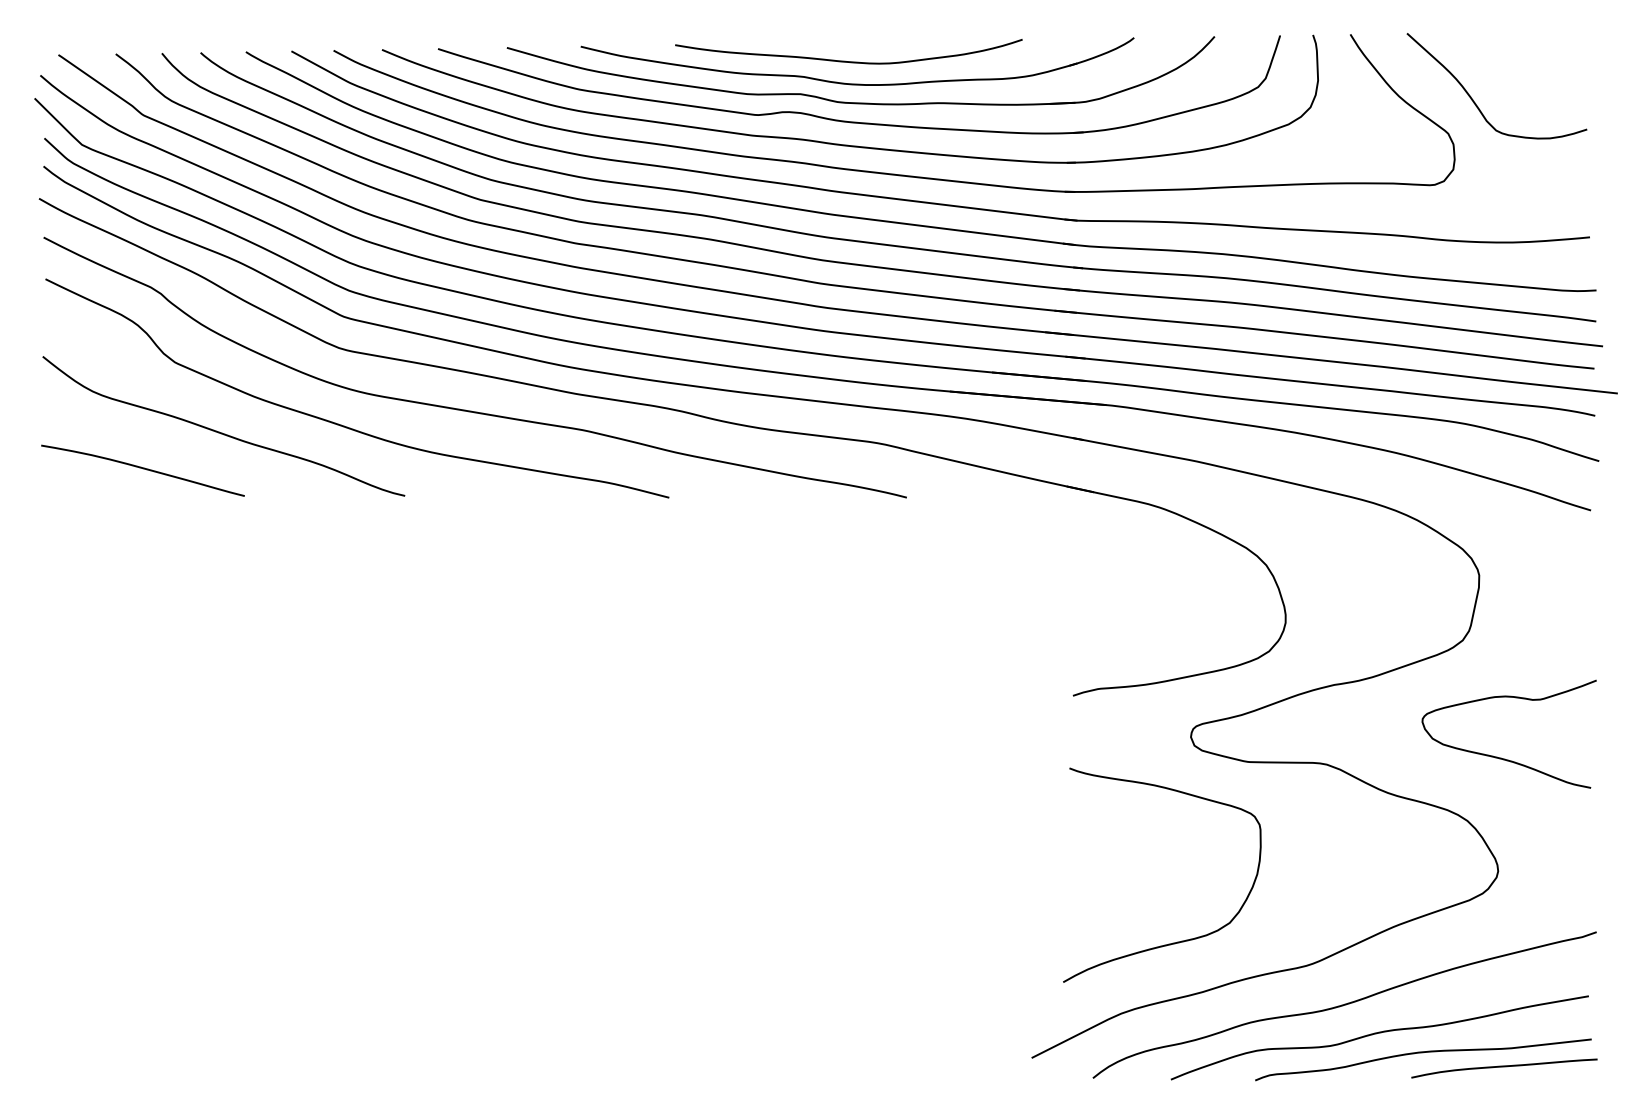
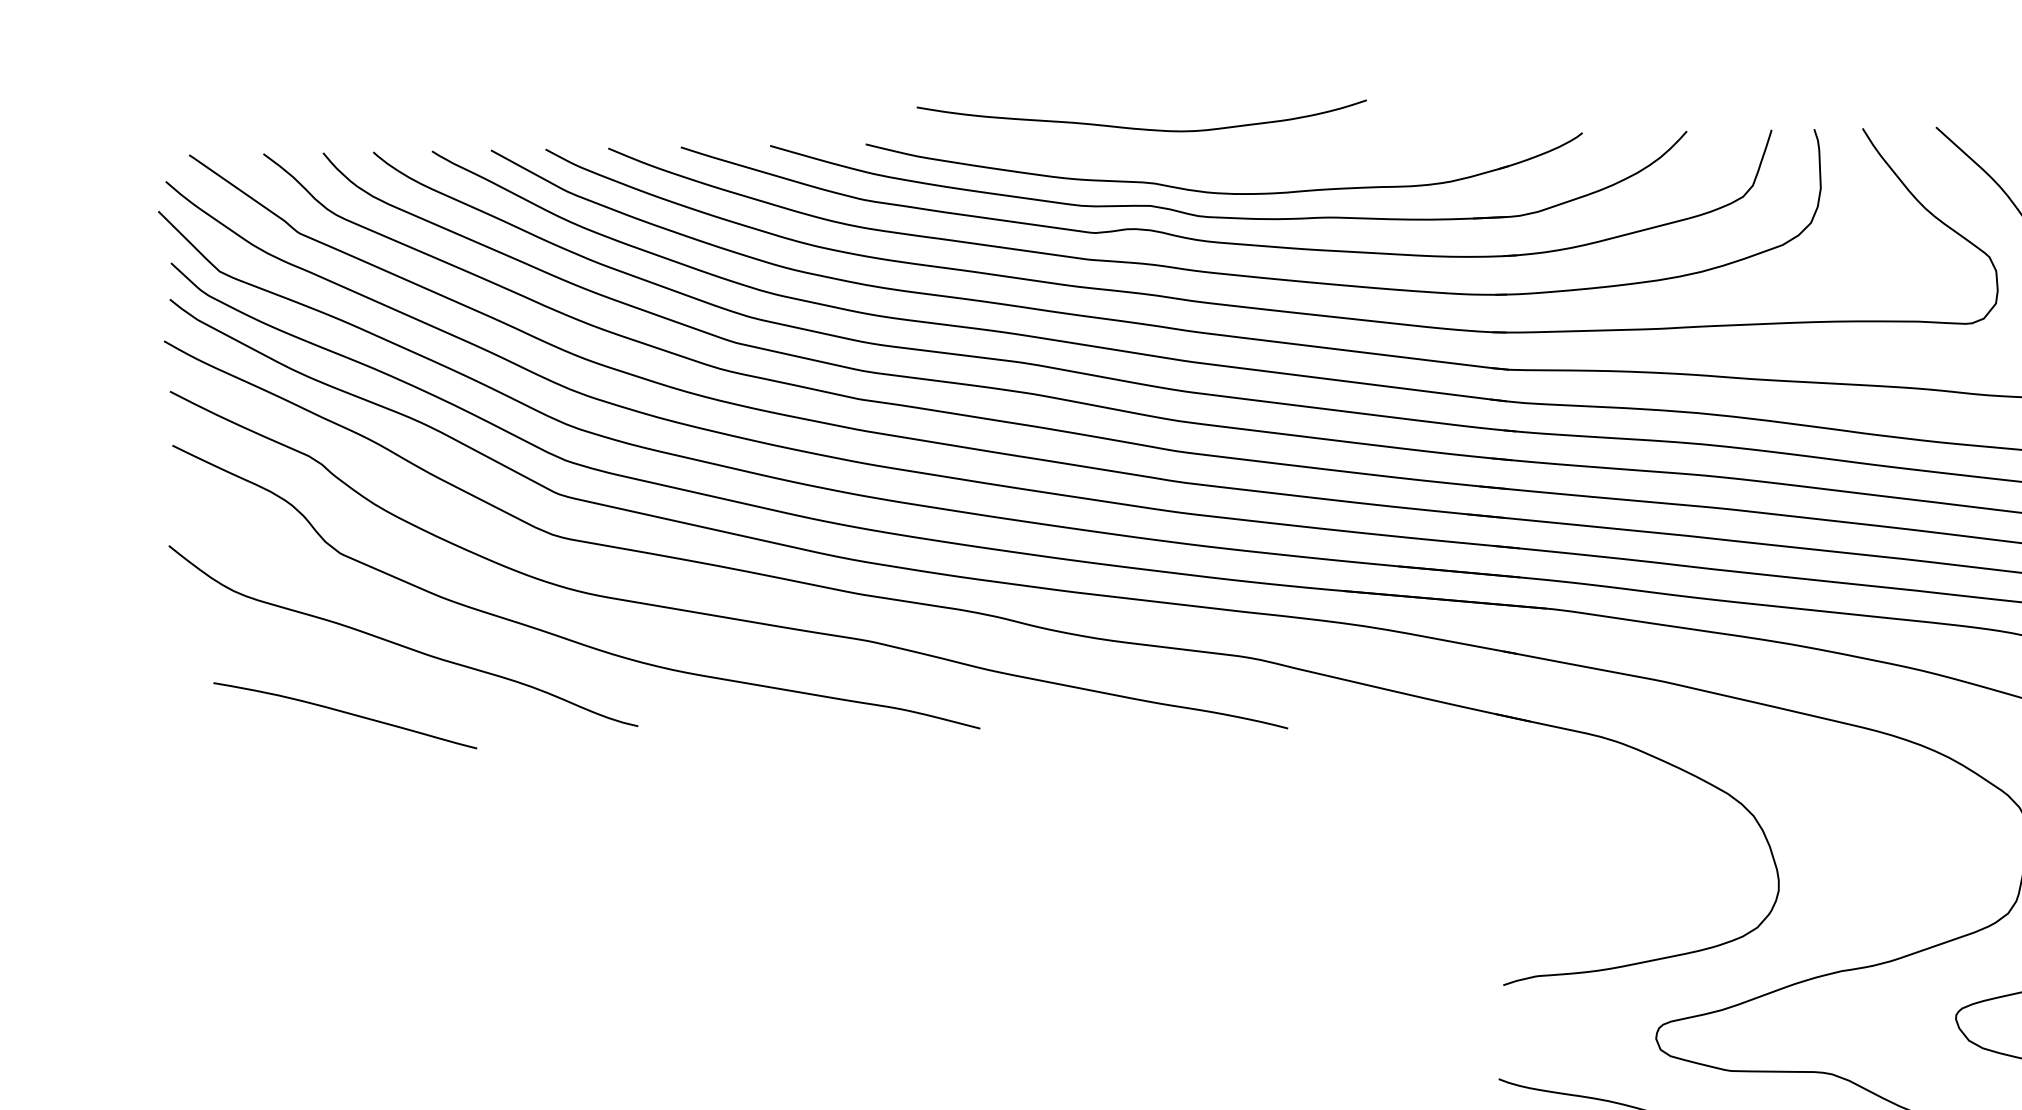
curve: (845, 60) -> (1137, 127), moved
curve: (143, 469) -> (345, 714), moved

